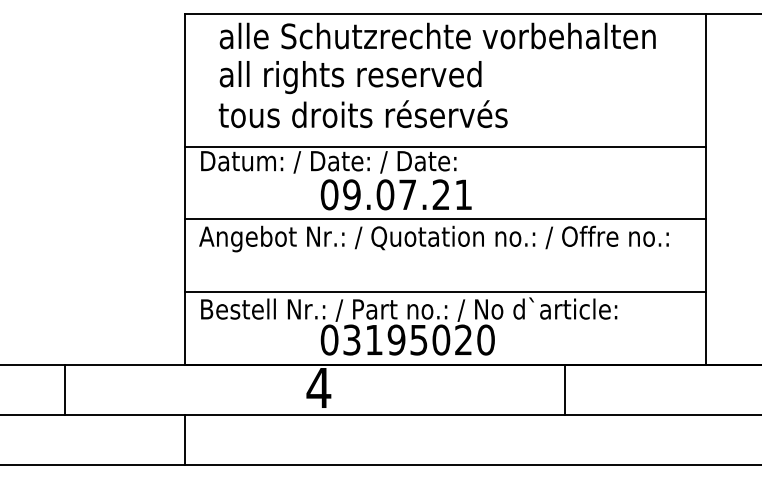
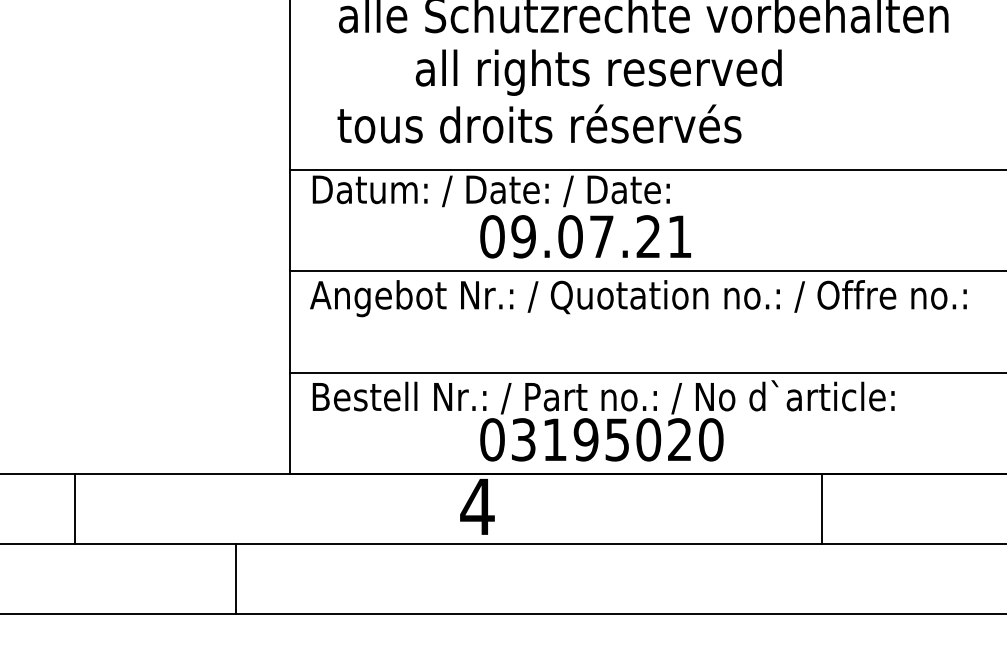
text: (350, 77) -> (598, 72), moved
line: (64, 389) -> (74, 508), moved
line: (185, 439) -> (236, 578), moved

